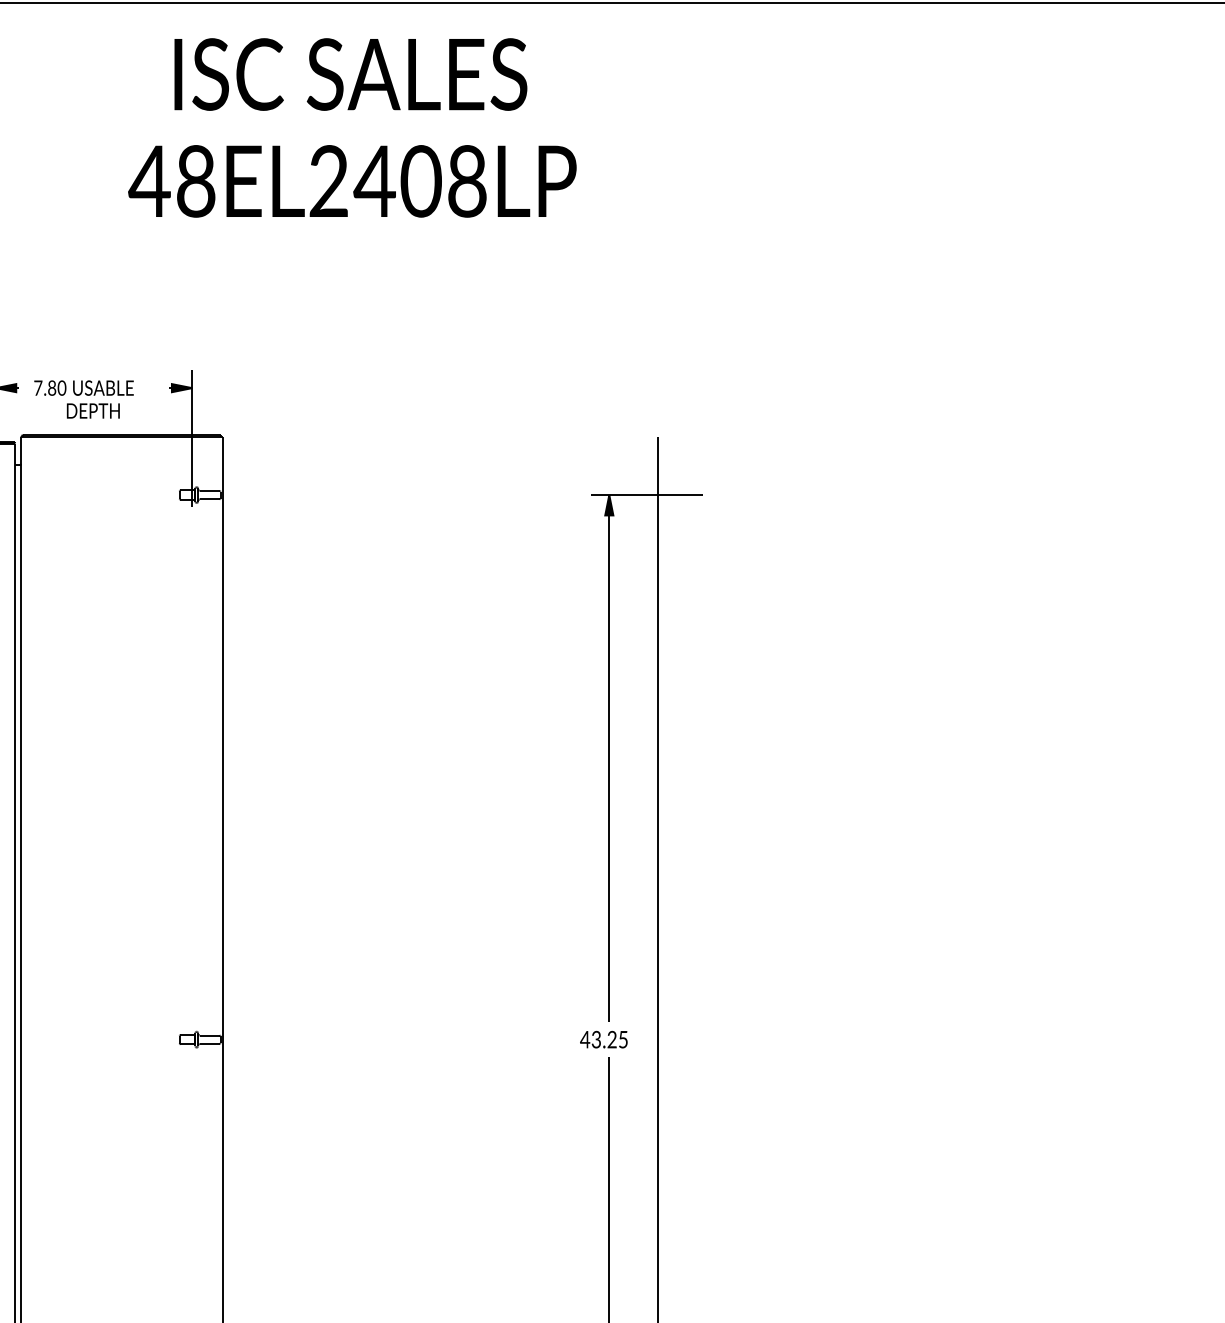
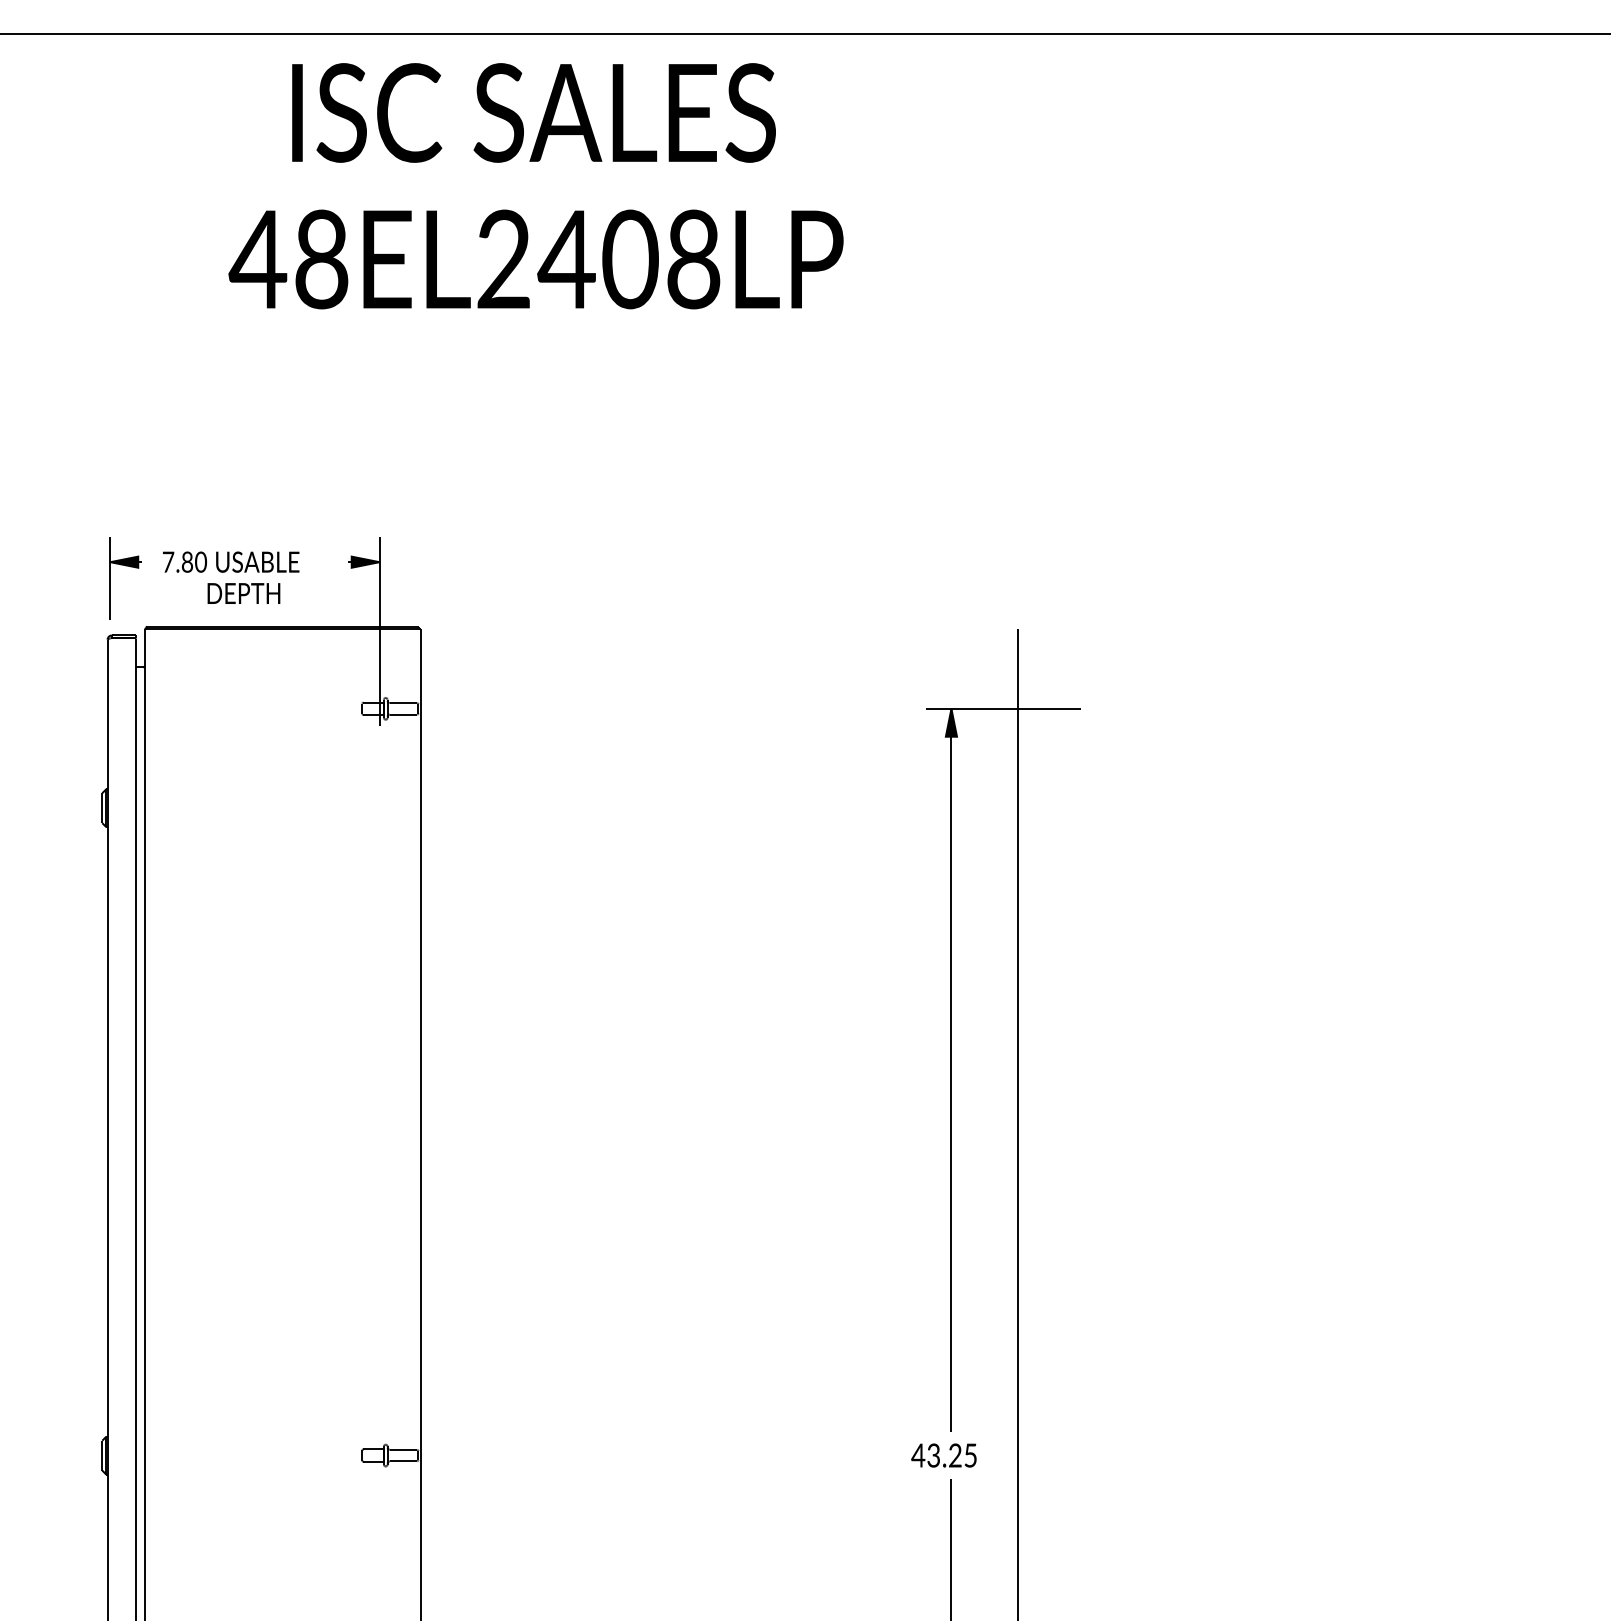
text: (352, 127) -> (536, 185), moved

